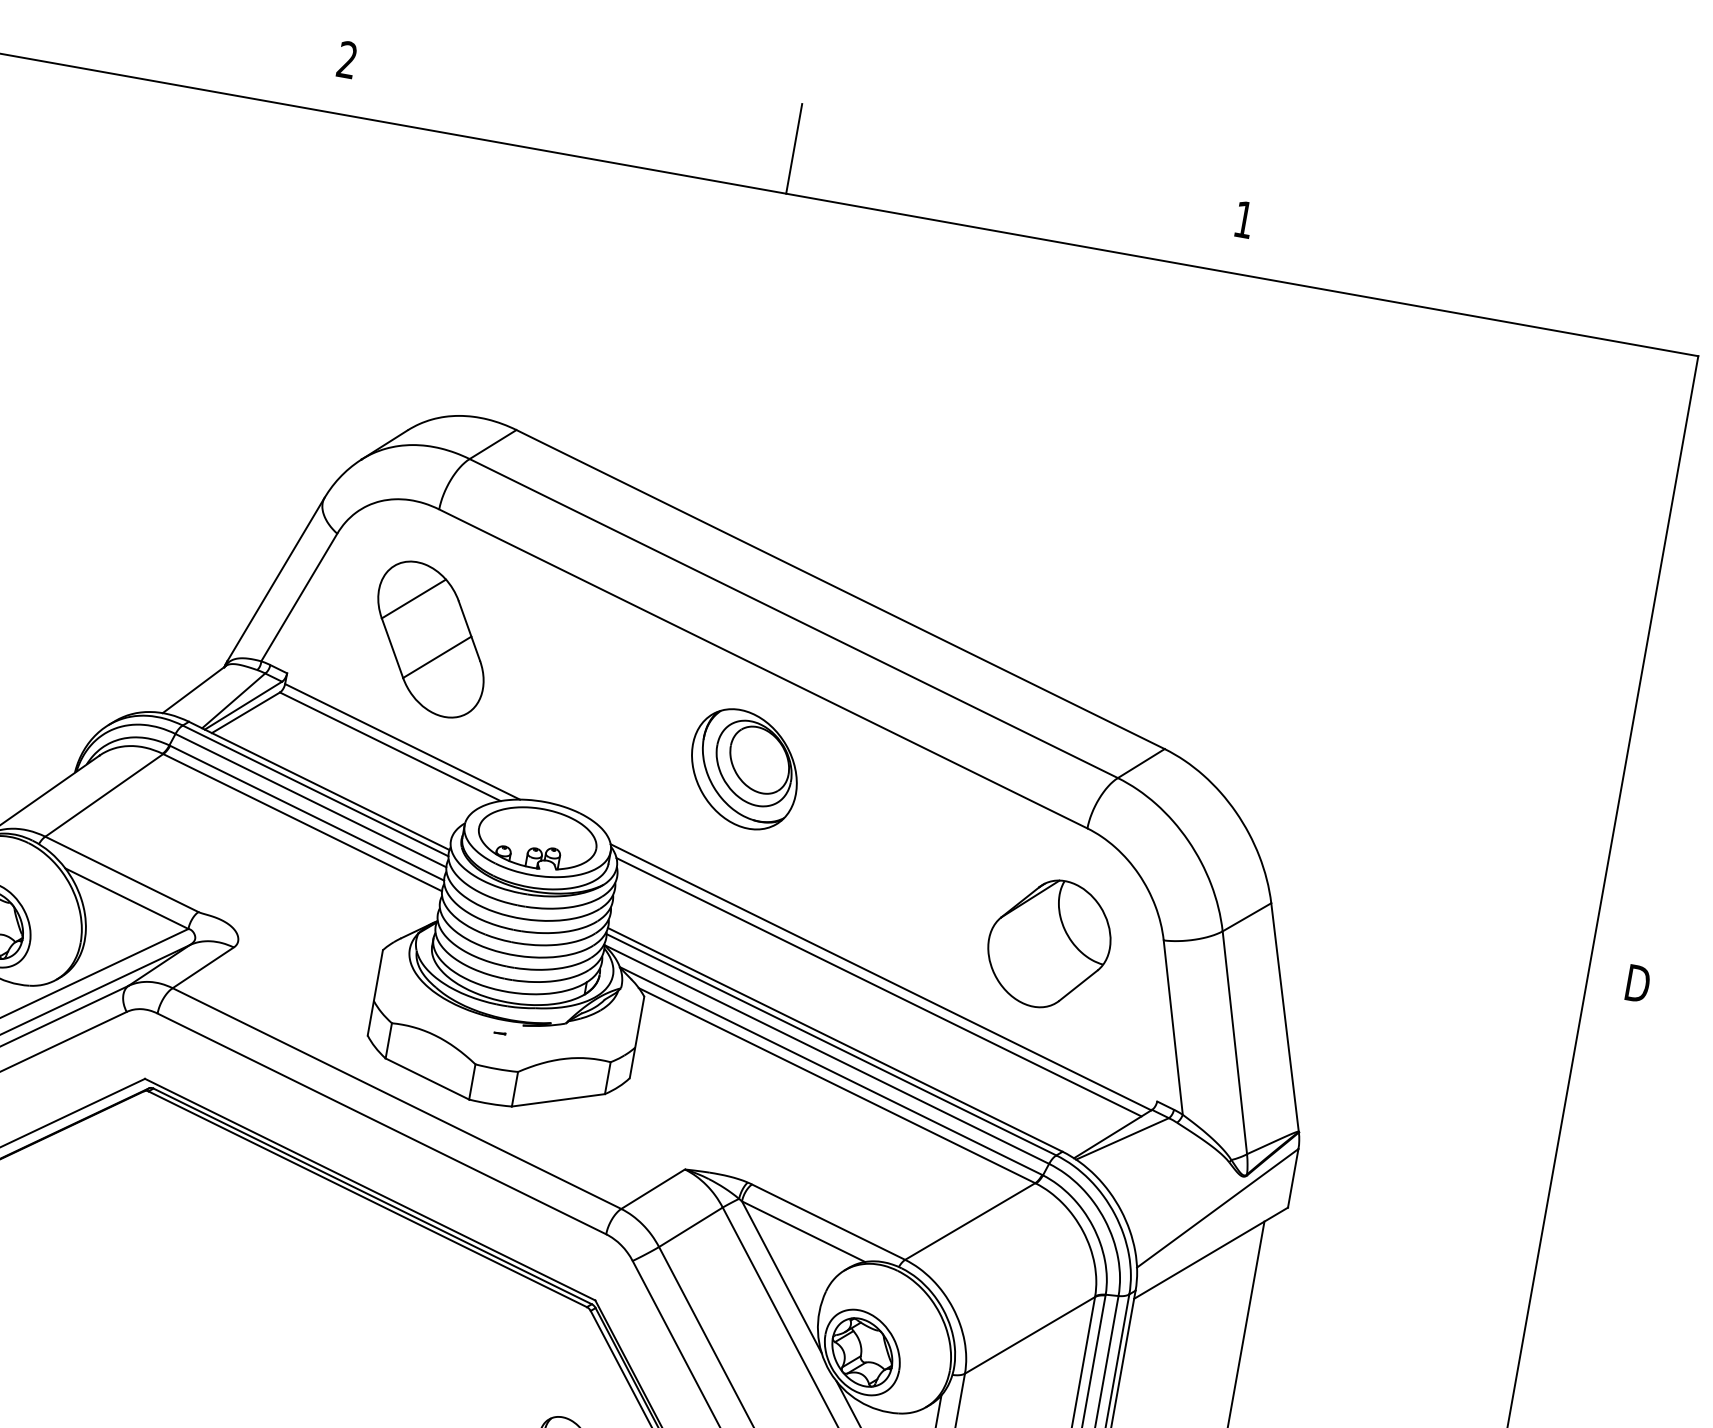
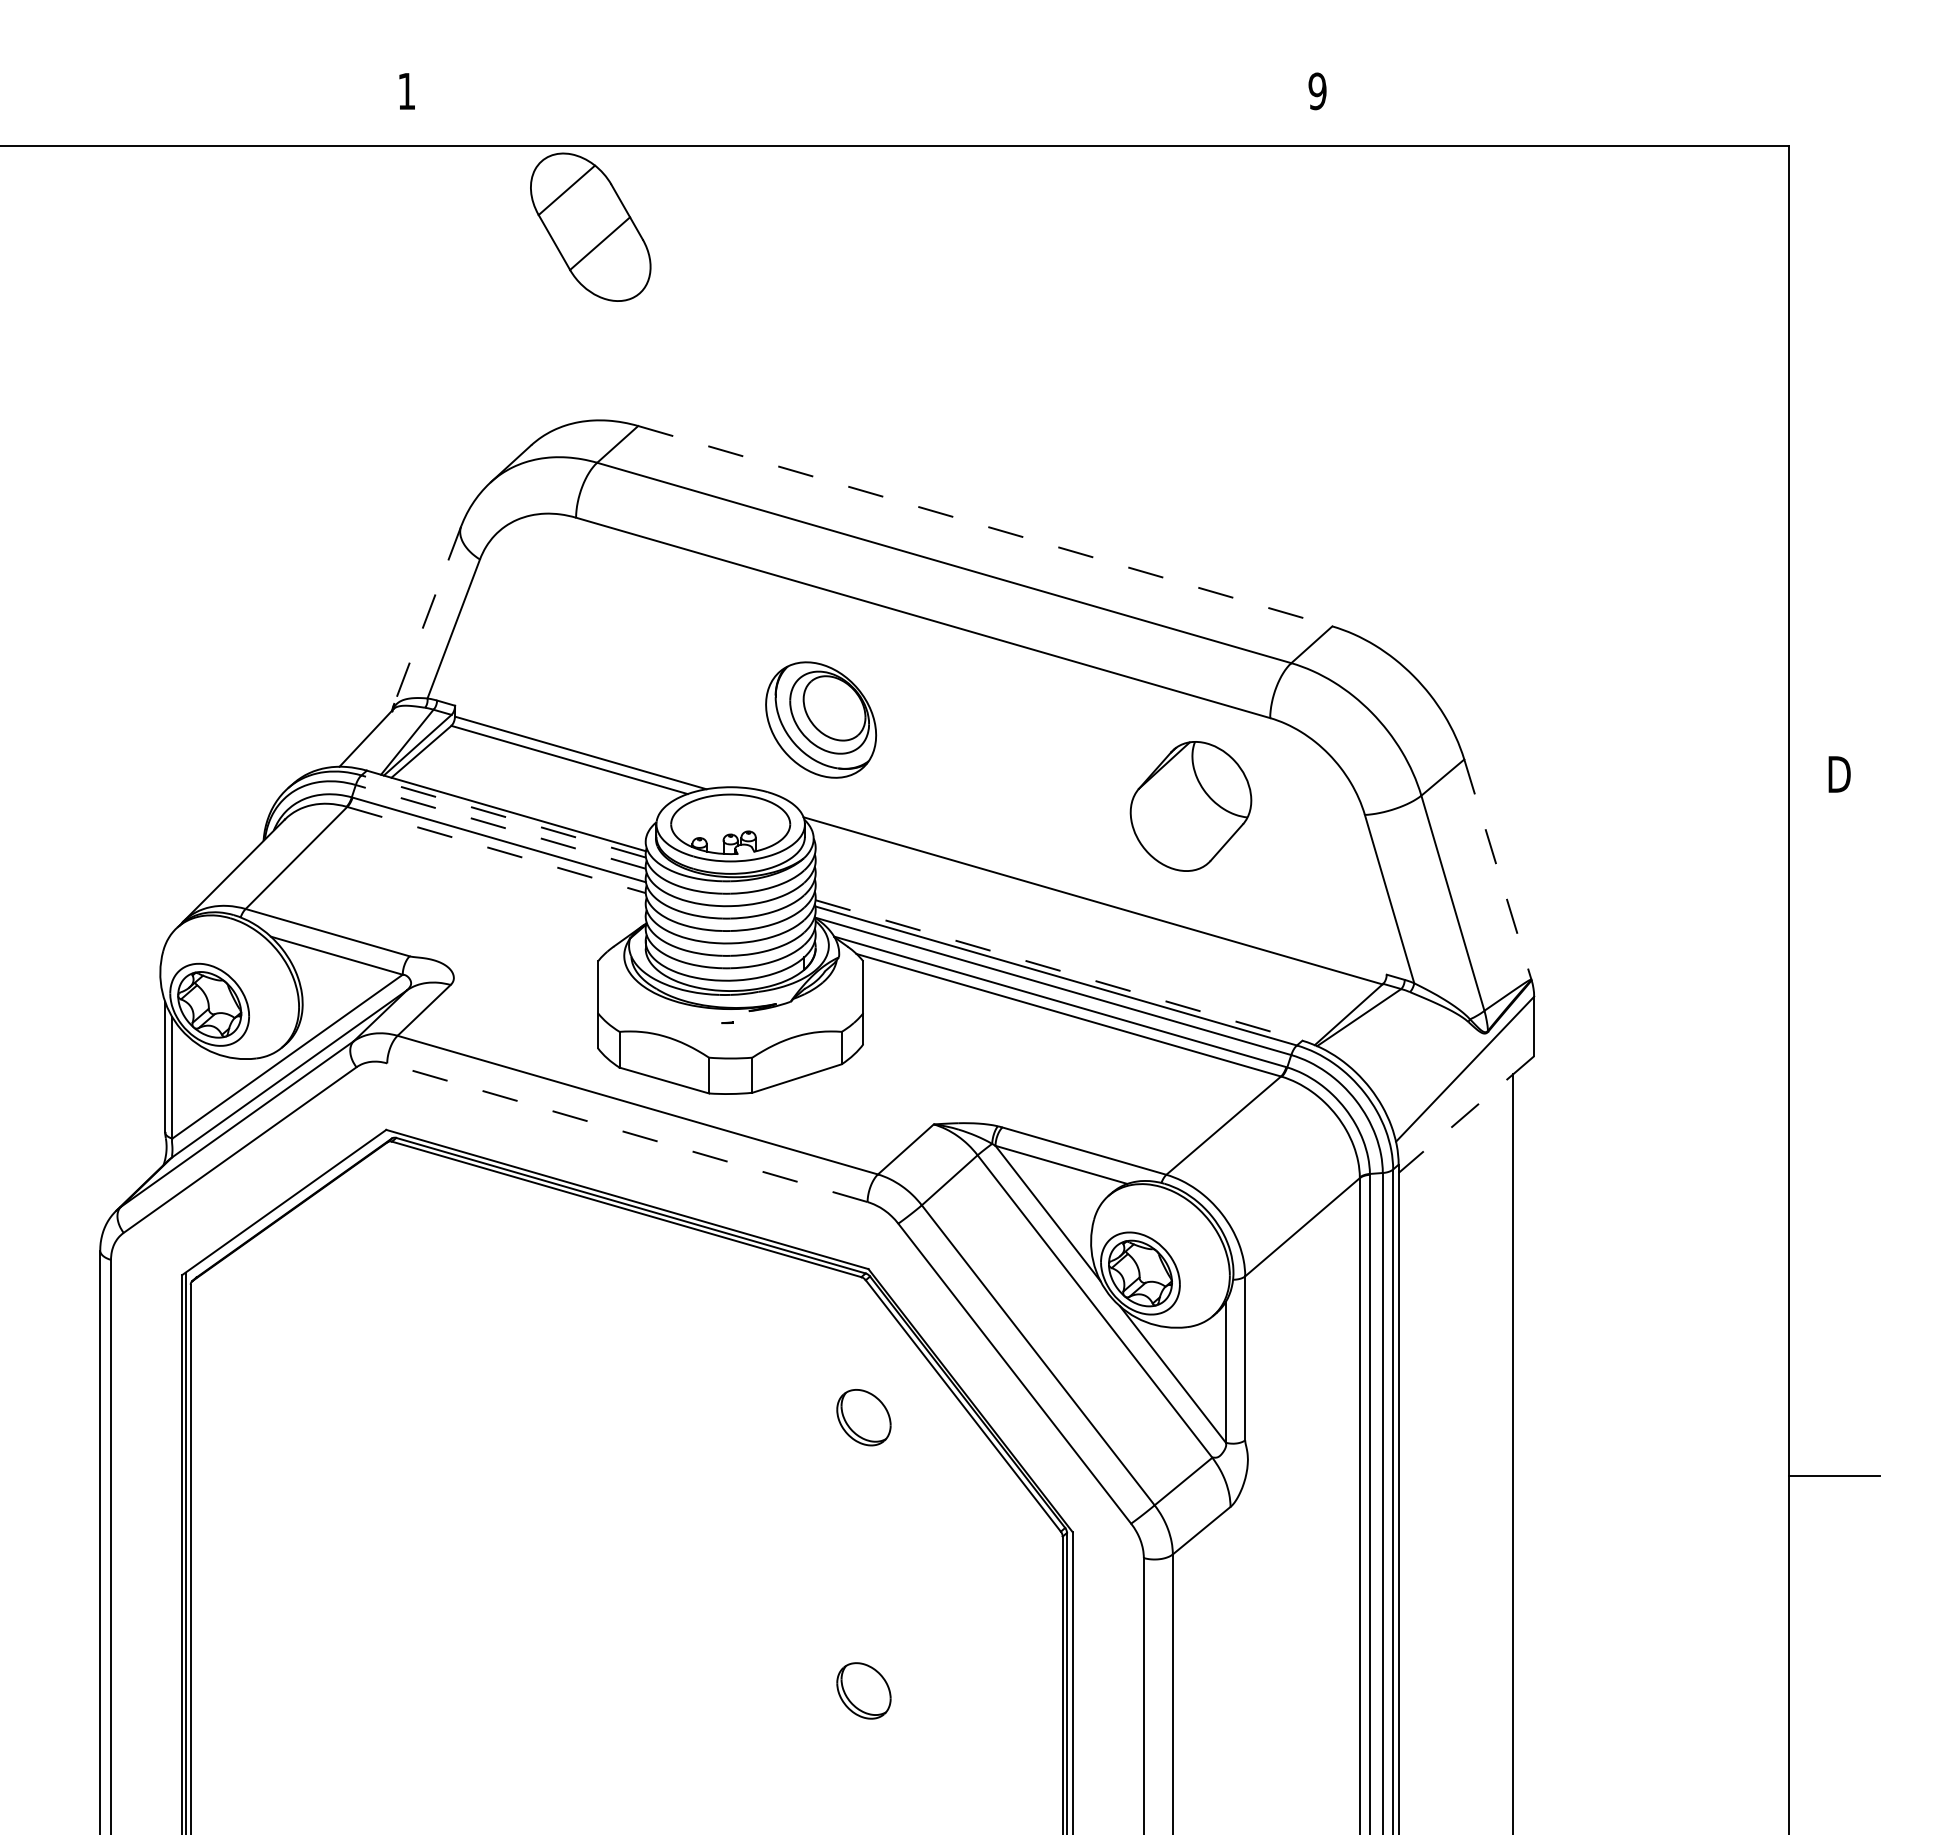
text: (347, 59) -> (406, 90), 2 -> 1
line: (794, 148) -> (862, 100), removed
text: (1243, 219) -> (1317, 91), 1 -> 9
line: (275, 579) -> (427, 615), solid -> dashed
line: (840, 589) -> (985, 526), solid -> dashed
part: (430, 638) -> (590, 226), moved
part: (744, 768) -> (821, 719), moved
line: (315, 790) -> (503, 816), solid -> dashed
line: (310, 800) -> (500, 826), solid -> dashed
line: (303, 823) -> (497, 850), solid -> dashed
part: (1048, 943) -> (1190, 806), moved
line: (878, 986) -> (1092, 910), removed
line: (1285, 1018) -> (1498, 870), solid -> dashed
line: (835, 1039) -> (1059, 970), solid -> dashed
line: (382, 1123) -> (627, 1132), solid -> dashed
line: (1211, 1253) -> (1466, 1114), solid -> dashed

